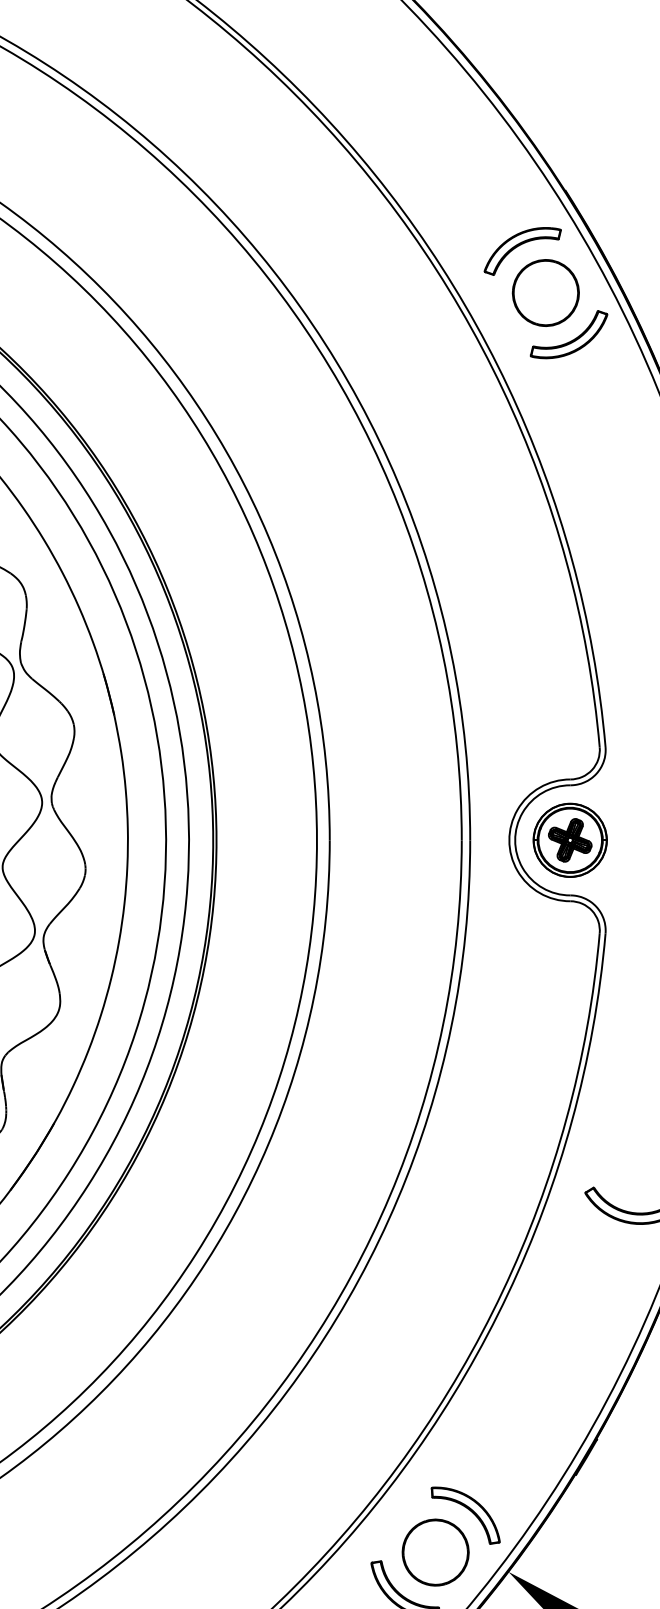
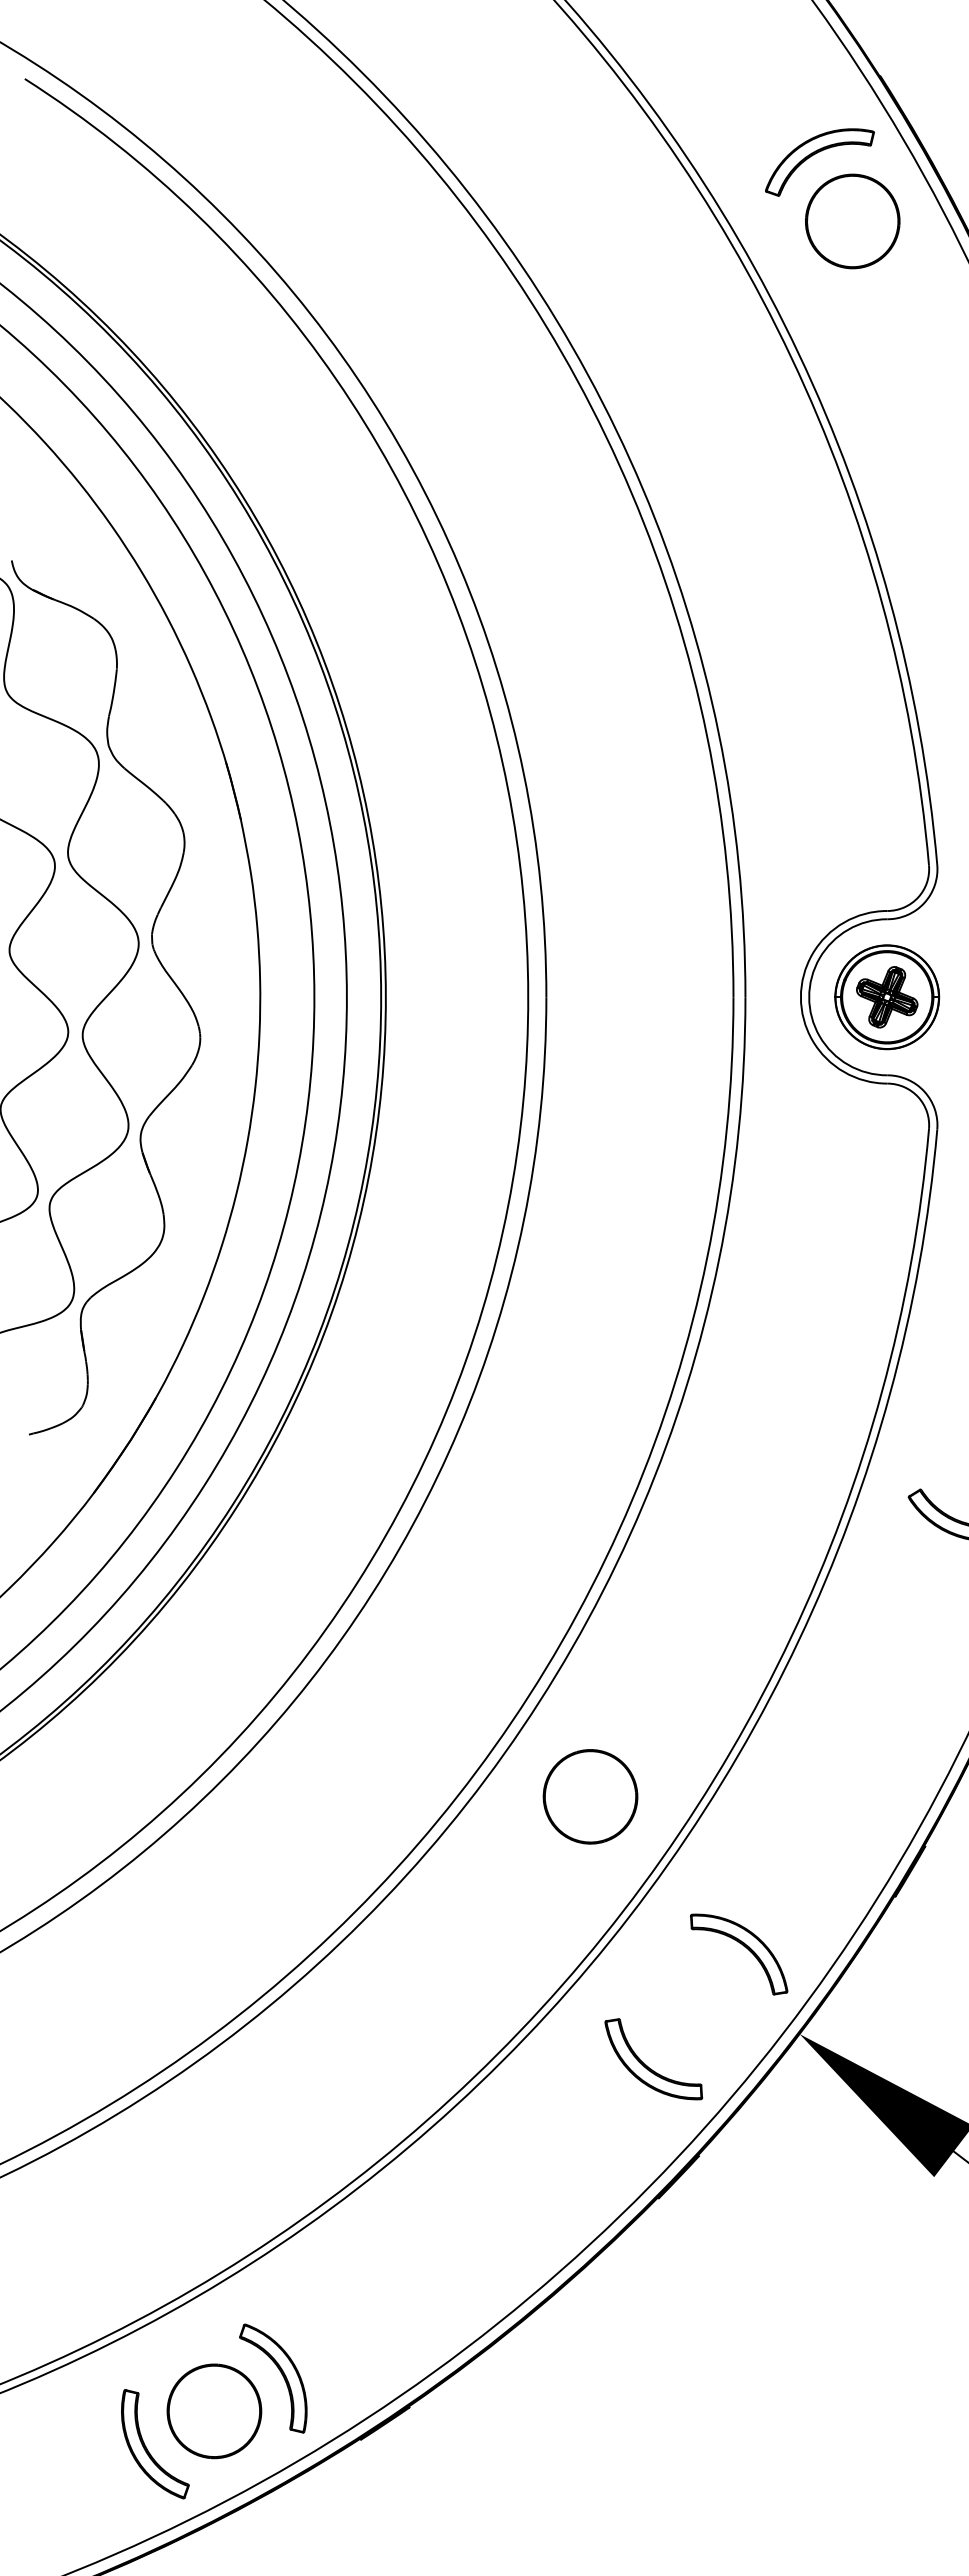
part: (571, 340) -> (889, 288), removed
part: (435, 1552) -> (590, 1796), moved

